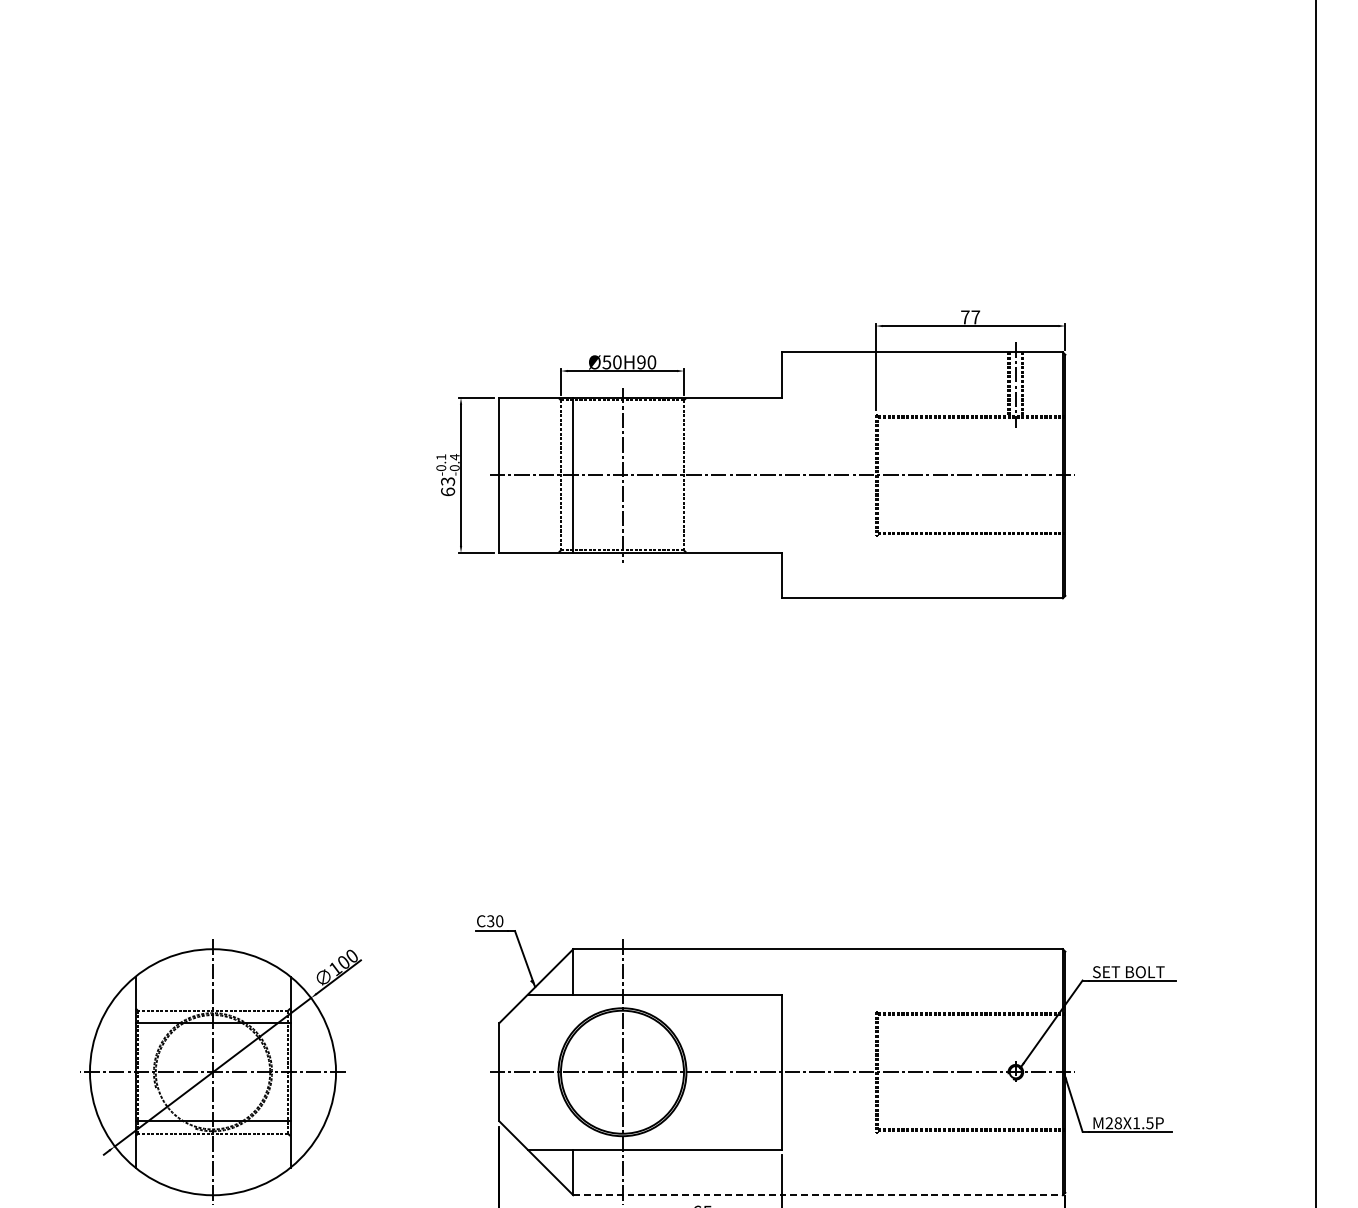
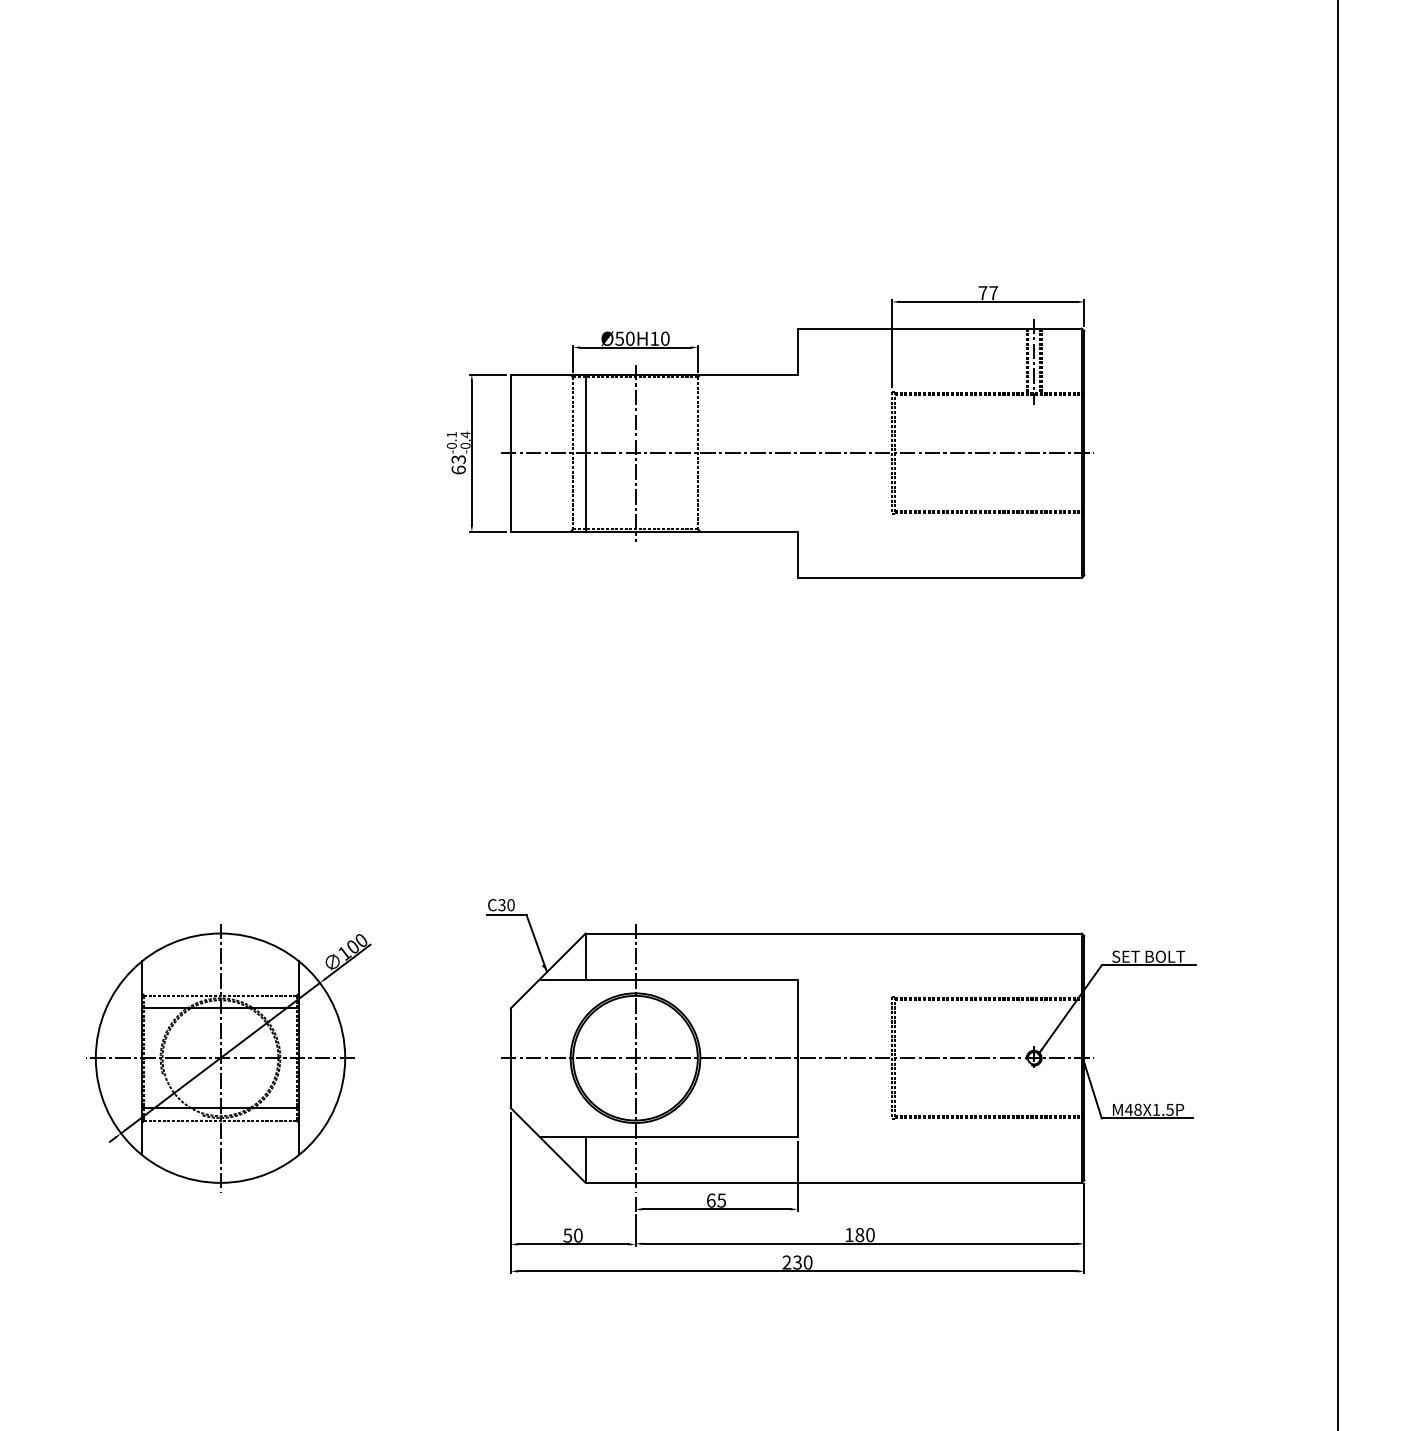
text: (641, 362) -> (654, 338), Ø50H90 -> Ø50H10
text: (1108, 1122) -> (1128, 1109), M28X1.5P -> M48X1.5P
line: (818, 1194) -> (834, 1182), dashed -> solid

